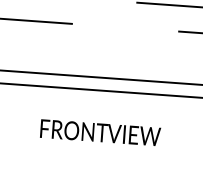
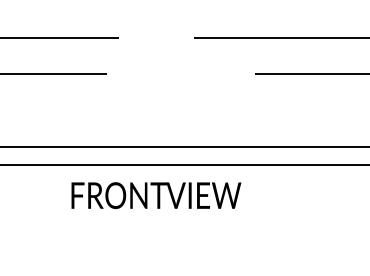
text: (100, 132) -> (156, 195), moved

